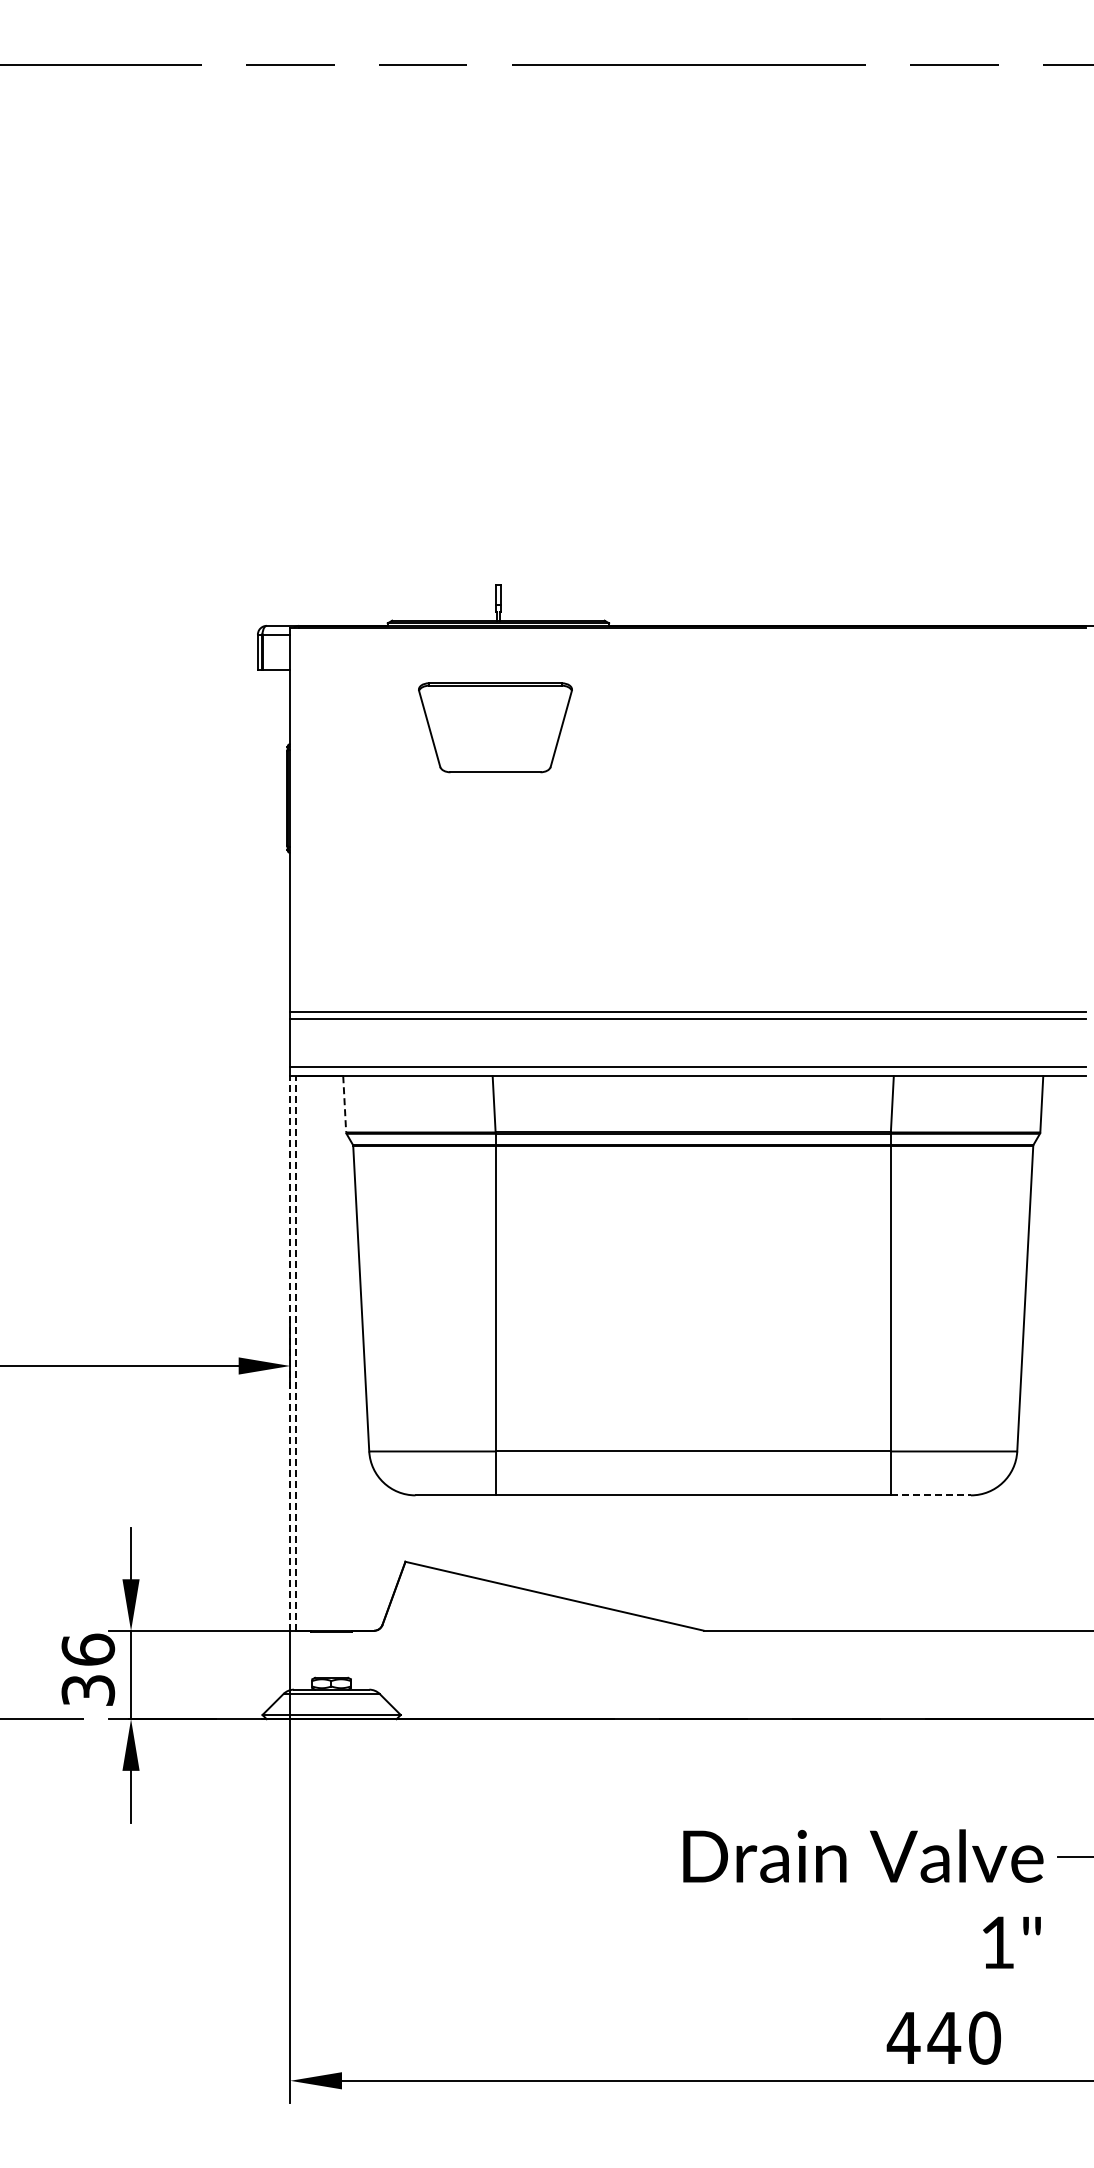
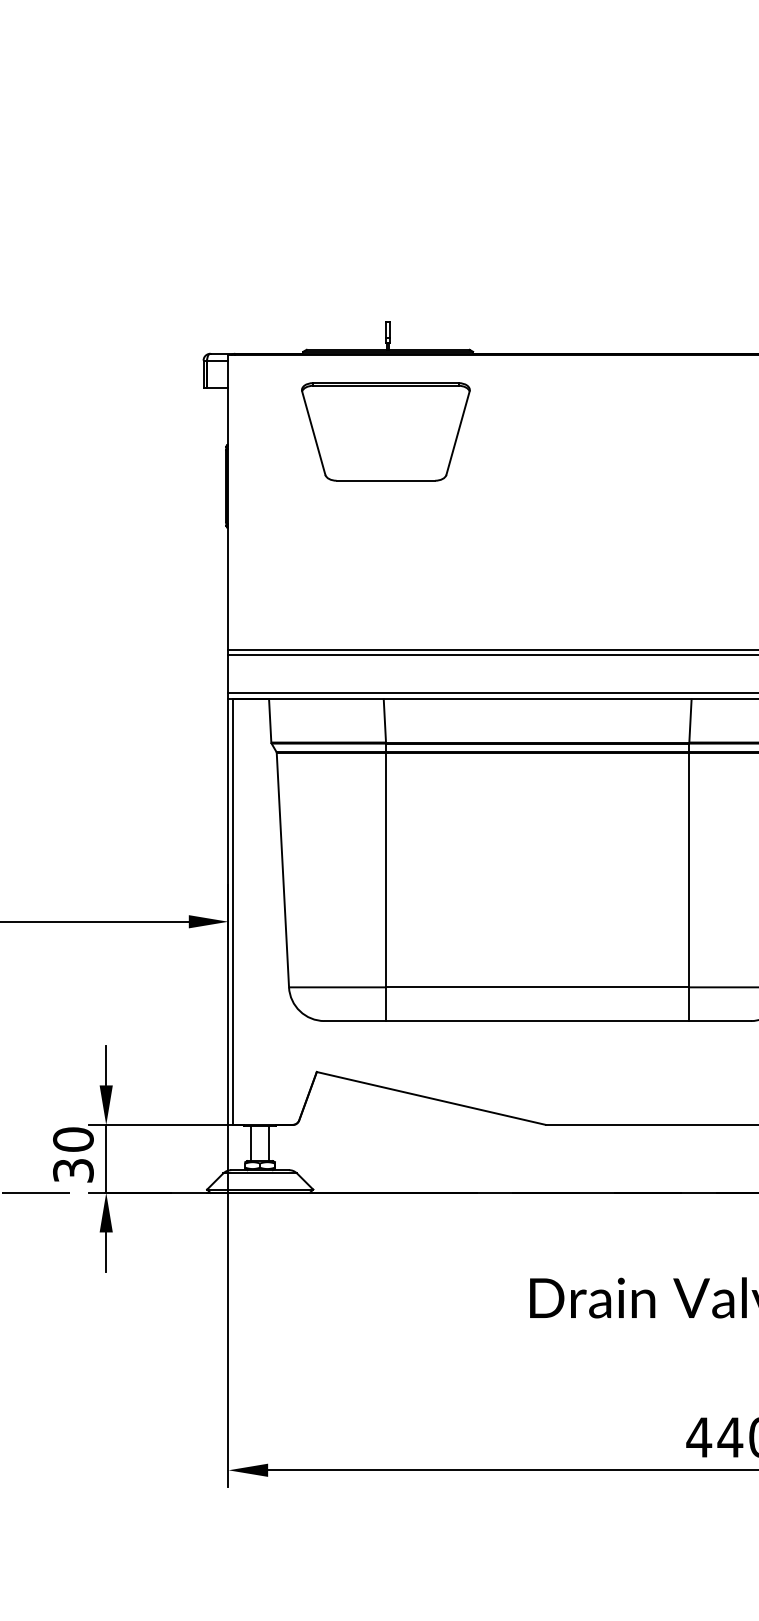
part: (495, 727) -> (385, 431), size x1.43
line: (344, 1104) -> (270, 721), dashed -> solid
line: (290, 1353) -> (228, 912), dashed -> solid
line: (296, 1353) -> (233, 912), dashed -> solid
line: (931, 1495) -> (720, 1021), dashed -> solid
text: (87, 1649) -> (72, 1139), 36 -> 30
line: (319, 1654) -> (250, 1143), added
line: (343, 1654) -> (269, 1143), added

